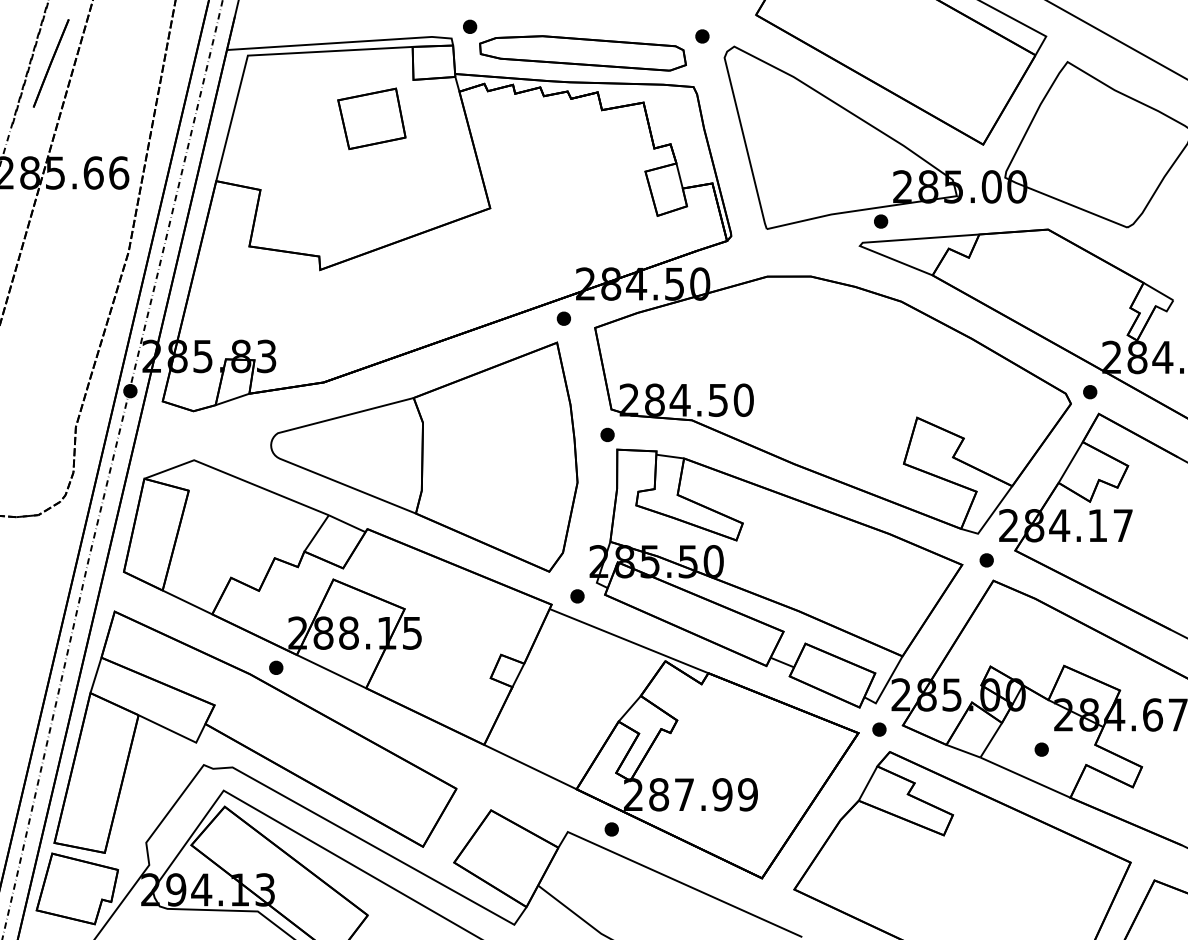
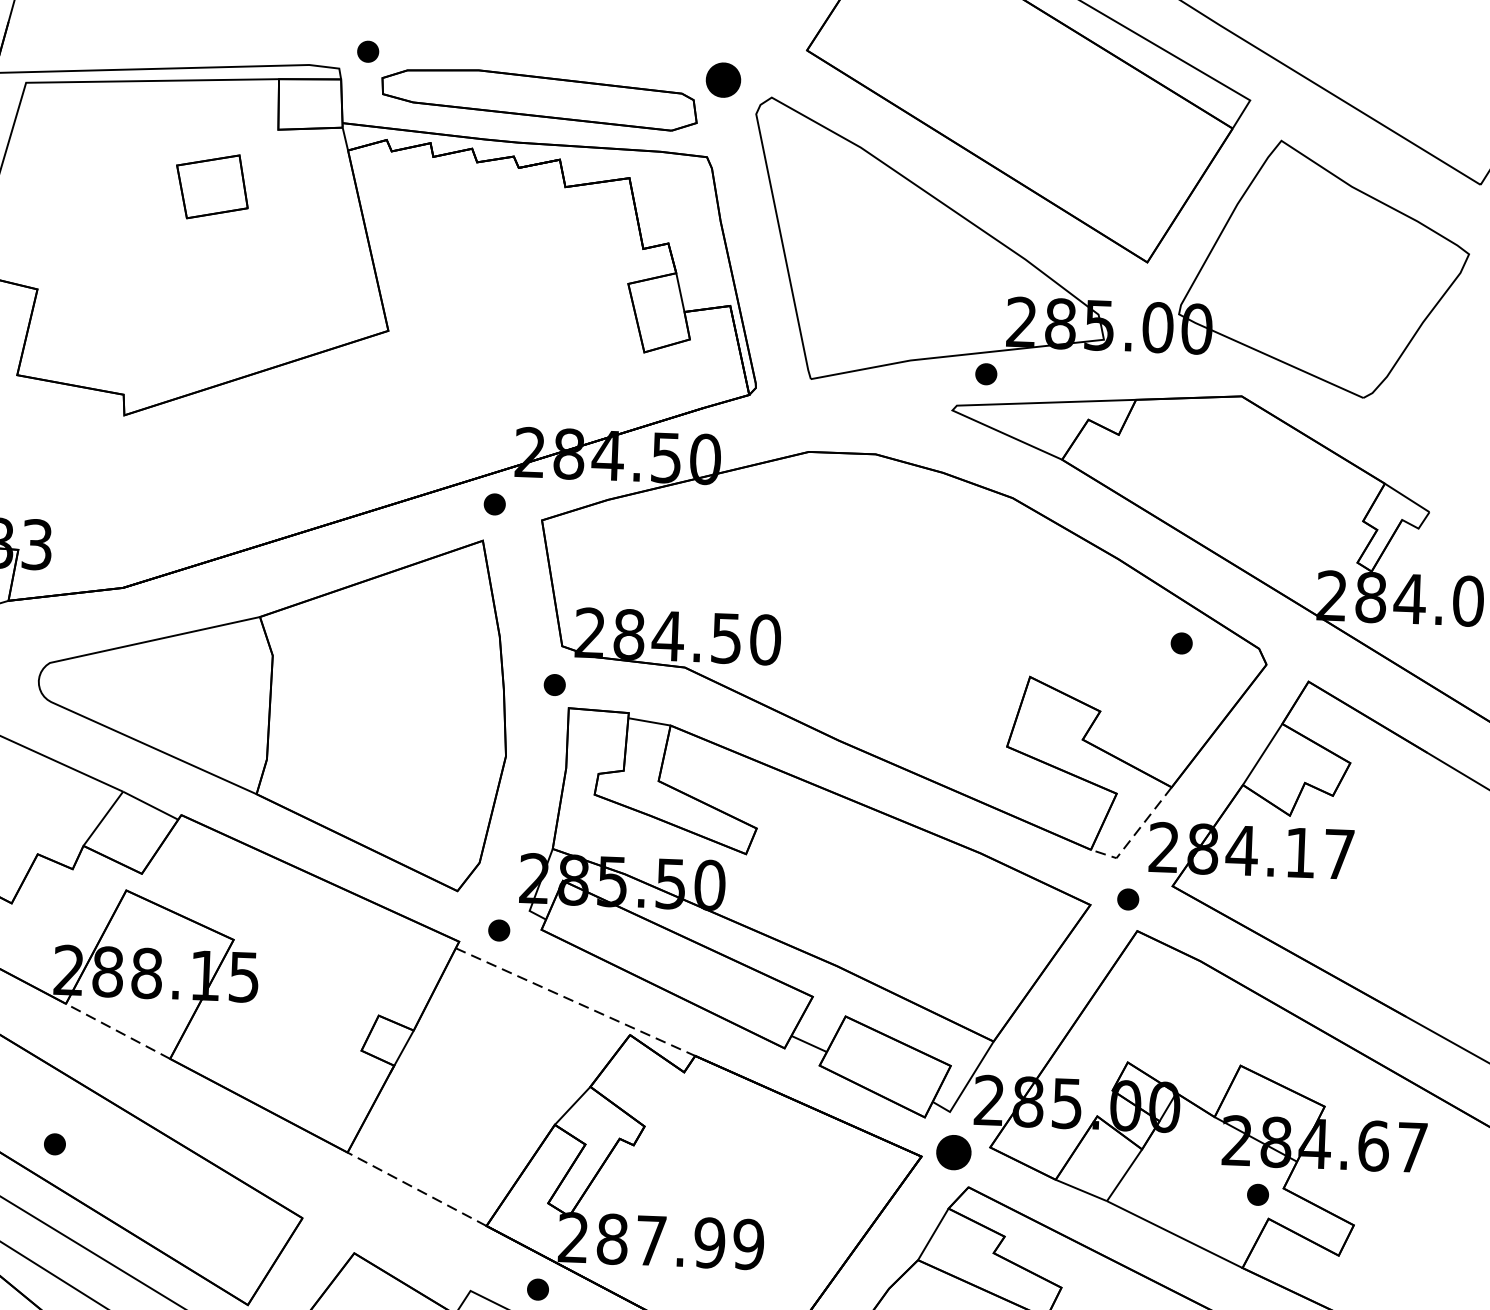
part: (702, 36) -> (723, 80), size x1.6
part: (371, 118) -> (211, 186), size x0.7
part: (1090, 392) -> (1182, 643), moved
line: (989, 517) -> (1134, 833), solid -> dashed
line: (629, 641) -> (576, 1002), solid -> dashed
part: (276, 667) -> (55, 1143), moved
line: (331, 671) -> (117, 1031), solid -> dashed
part: (879, 729) -> (954, 1152), size x1.6
part: (1041, 749) -> (1257, 1194), moved
line: (529, 766) -> (415, 1188), solid -> dashed

